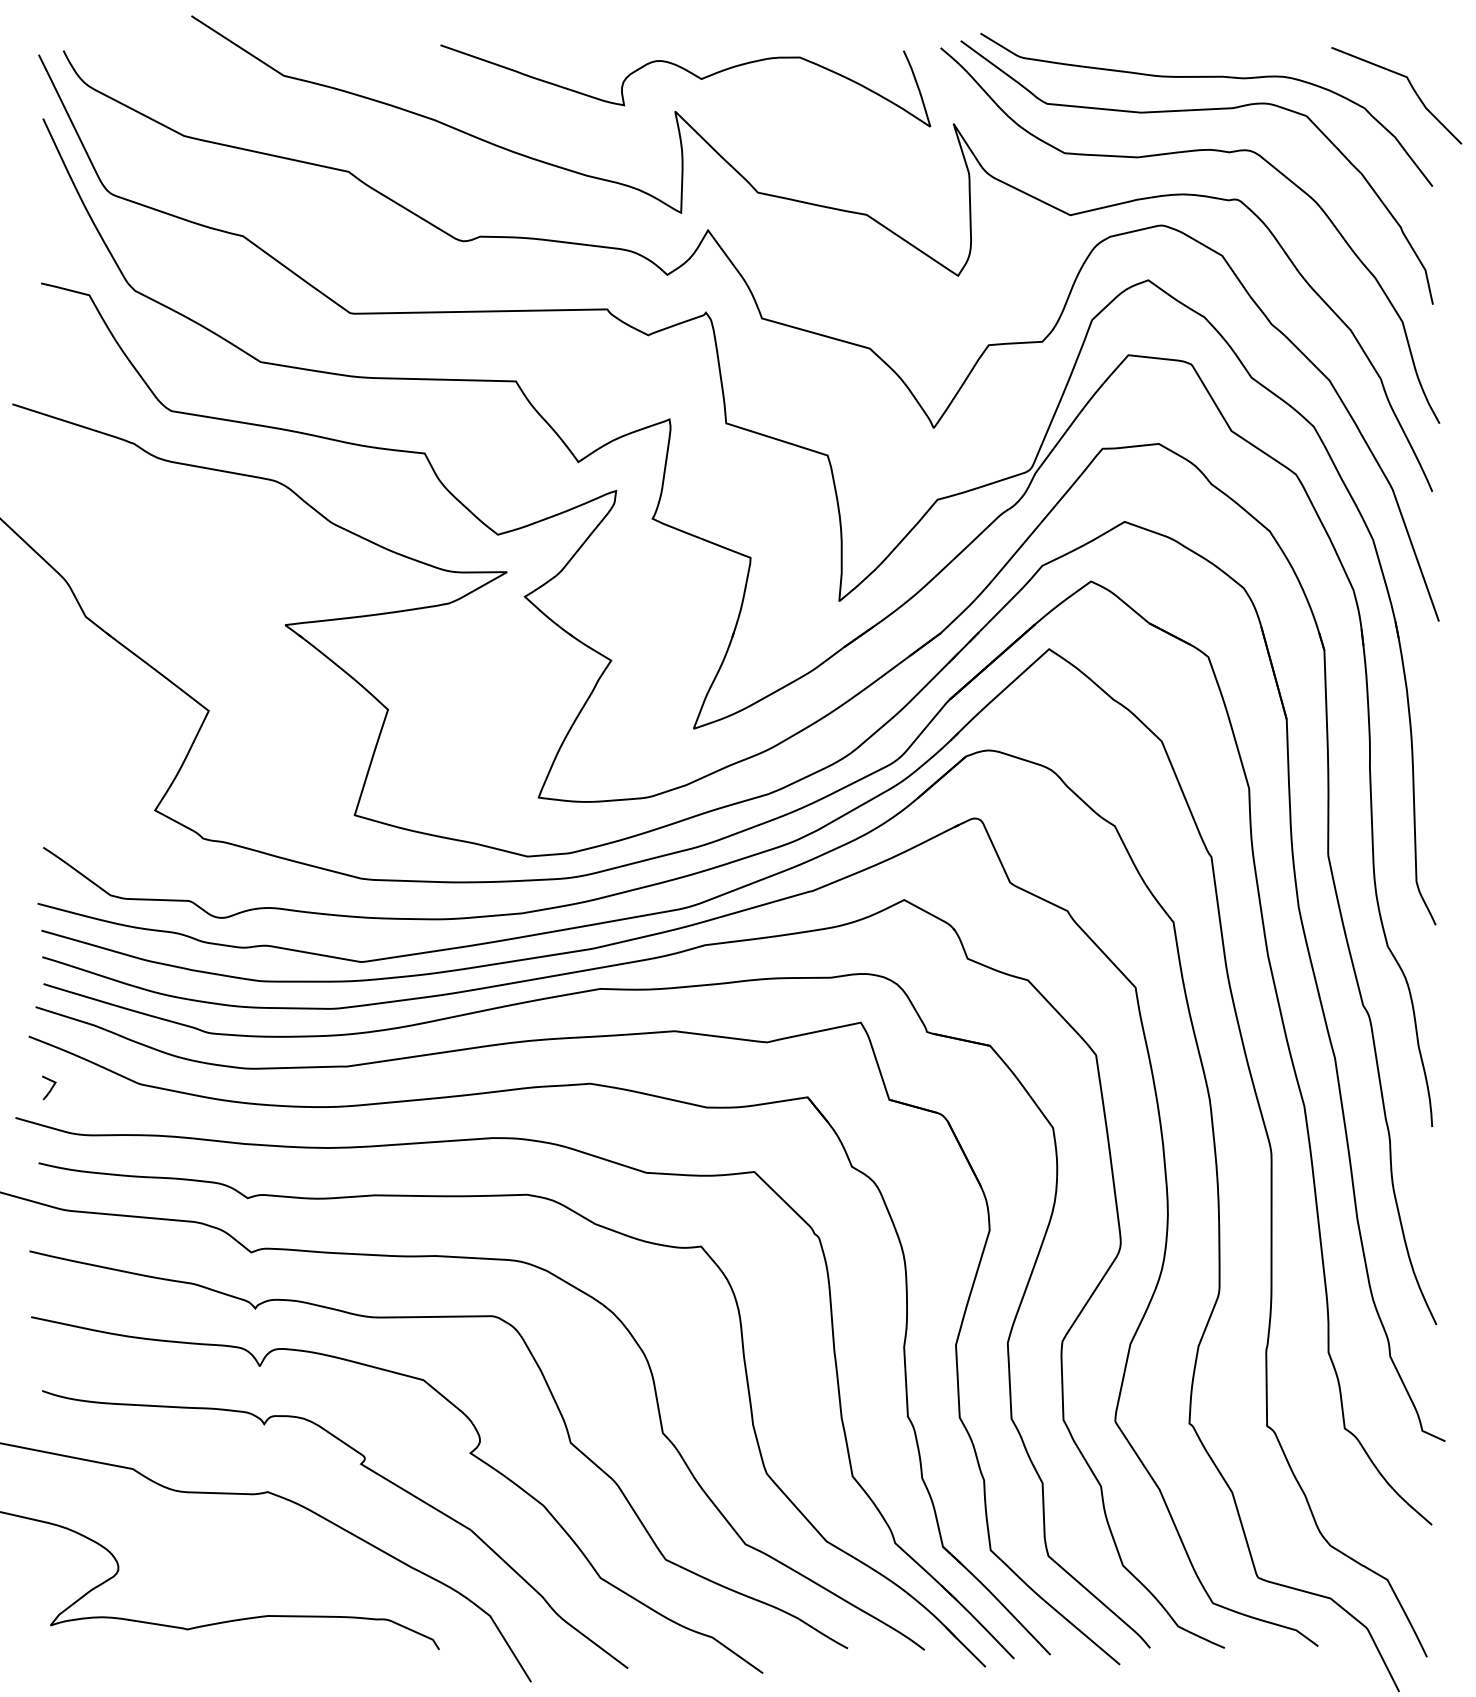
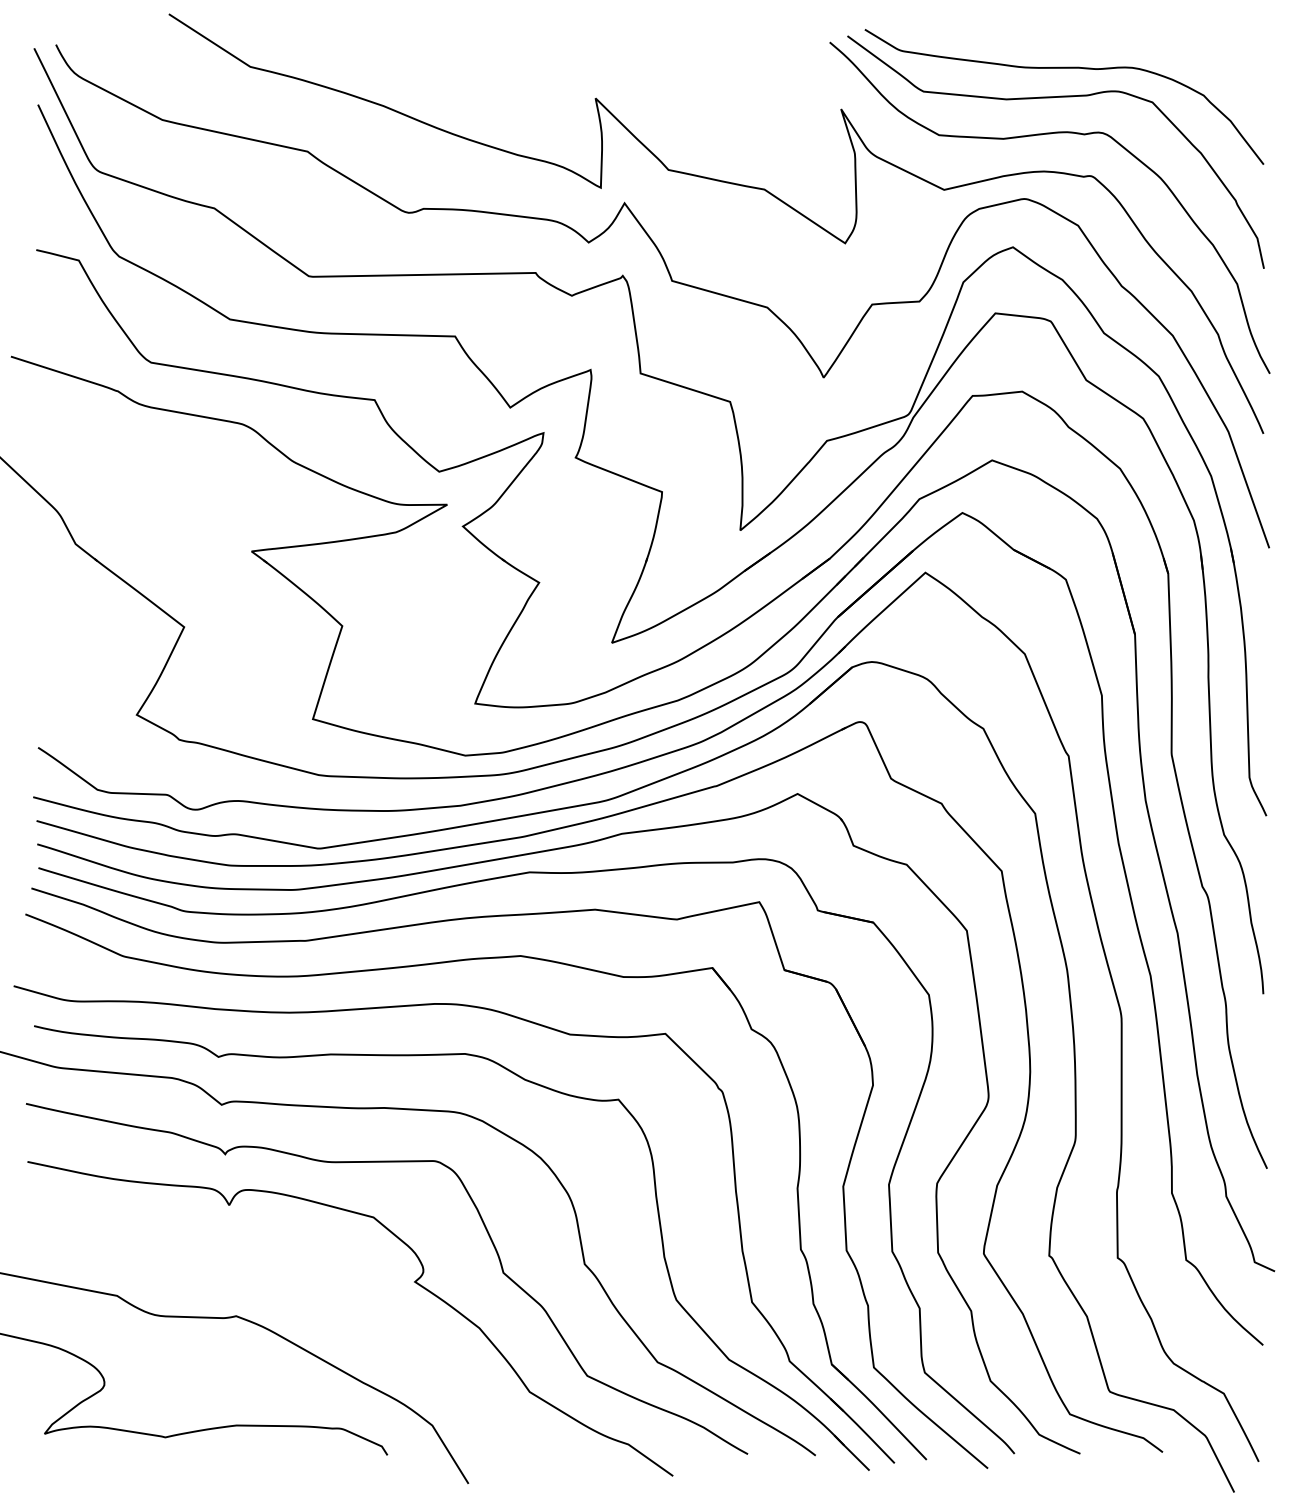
curve: (691, 74) -> (609, 65), removed
curve: (1410, 86) -> (1244, 76), removed
line: (50, 1088) -> (44, 960), removed
curve: (369, 1470) -> (325, 1297), removed

